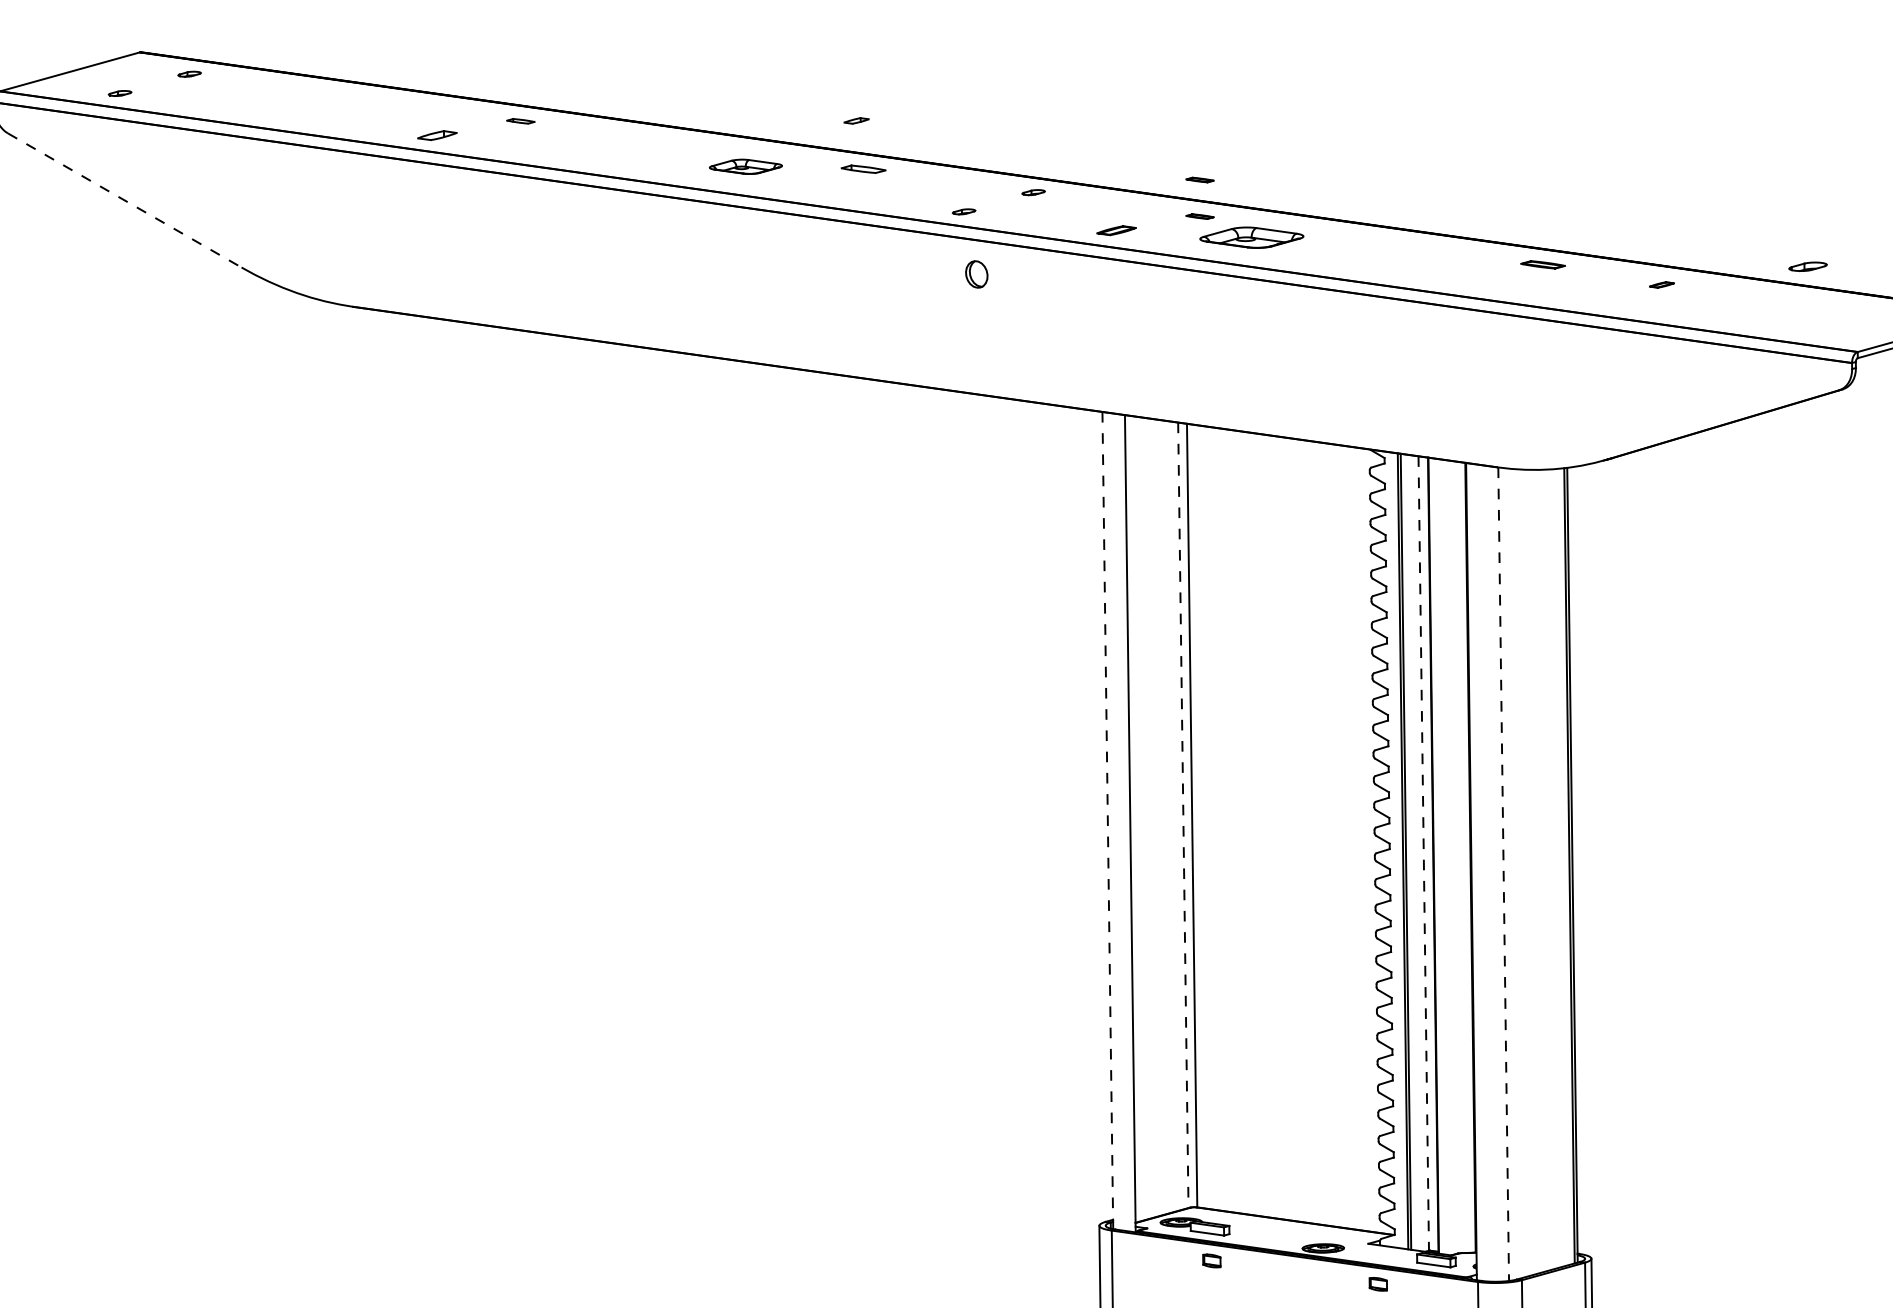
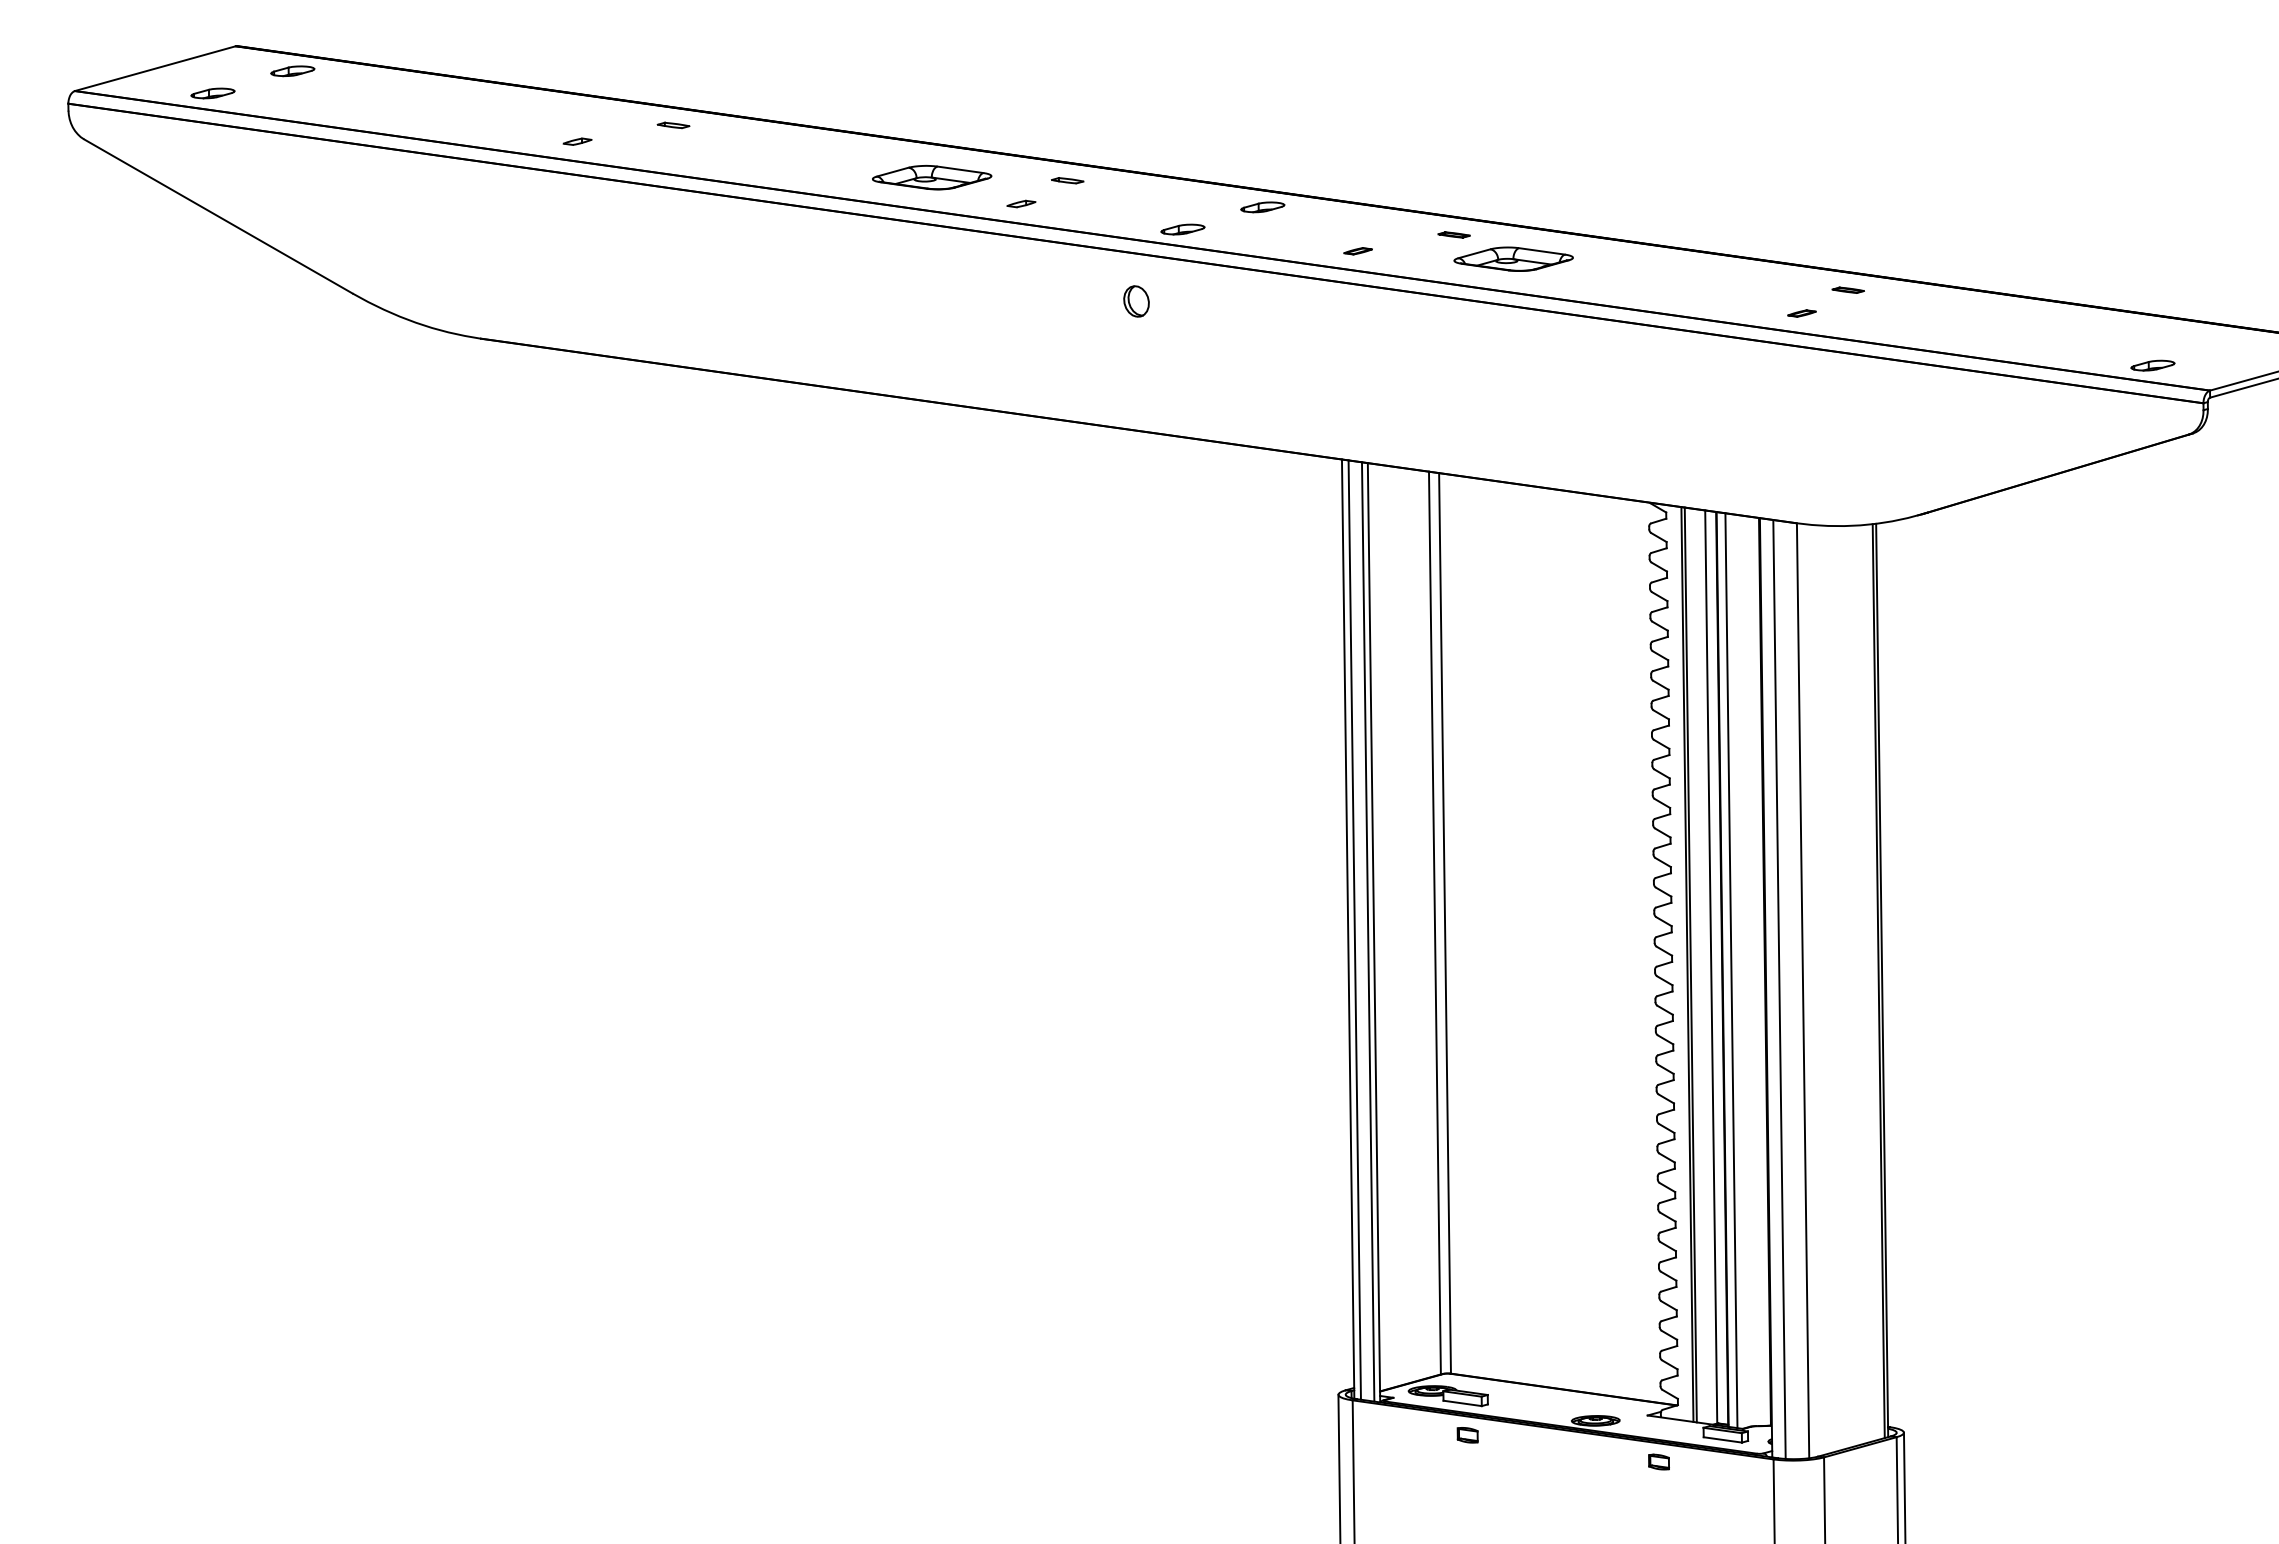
part: (189, 74) -> (292, 71), size x1.67
part: (119, 93) -> (212, 93), size x1.67
part: (856, 120) -> (1021, 203), moved
part: (437, 135) -> (577, 141), size x0.62
part: (746, 166) -> (932, 177), size x1.43
part: (863, 169) -> (1067, 180), size x0.62
part: (1199, 179) -> (1453, 192), removed
part: (1033, 192) -> (1262, 207), size x1.67
line: (124, 200) -> (218, 216), dashed -> solid
part: (963, 211) -> (1182, 229), size x1.67
part: (1115, 230) -> (1357, 251), size x0.62
part: (1542, 264) -> (1847, 289), size x0.62
part: (1807, 266) -> (2152, 365), moved
part: (976, 274) -> (1136, 301), moved
part: (1661, 284) -> (1801, 313), moved
line: (1182, 815) -> (1434, 923), dashed -> solid
line: (1108, 820) -> (1348, 929), dashed -> solid
line: (1113, 820) -> (1354, 929), added
line: (1124, 822) -> (1367, 931), added
line: (1423, 853) -> (1711, 967), dashed -> solid
line: (1441, 856) -> (1731, 970), added
line: (1483, 873) -> (1779, 989), added
line: (1504, 873) -> (1803, 990), dashed -> solid

